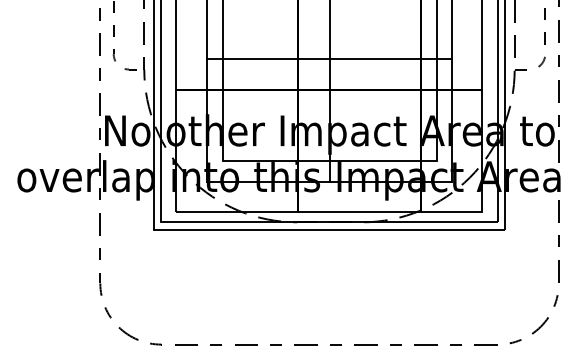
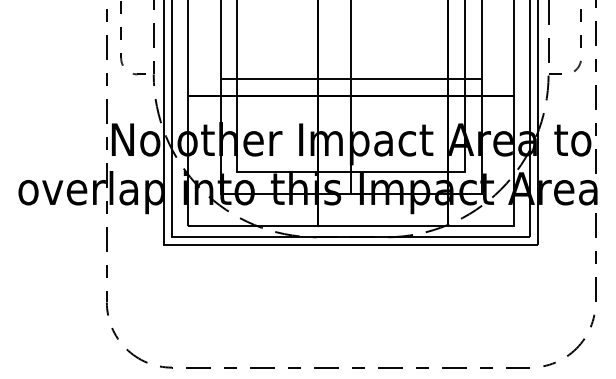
line: (328, 59) -> (350, 79), moved

